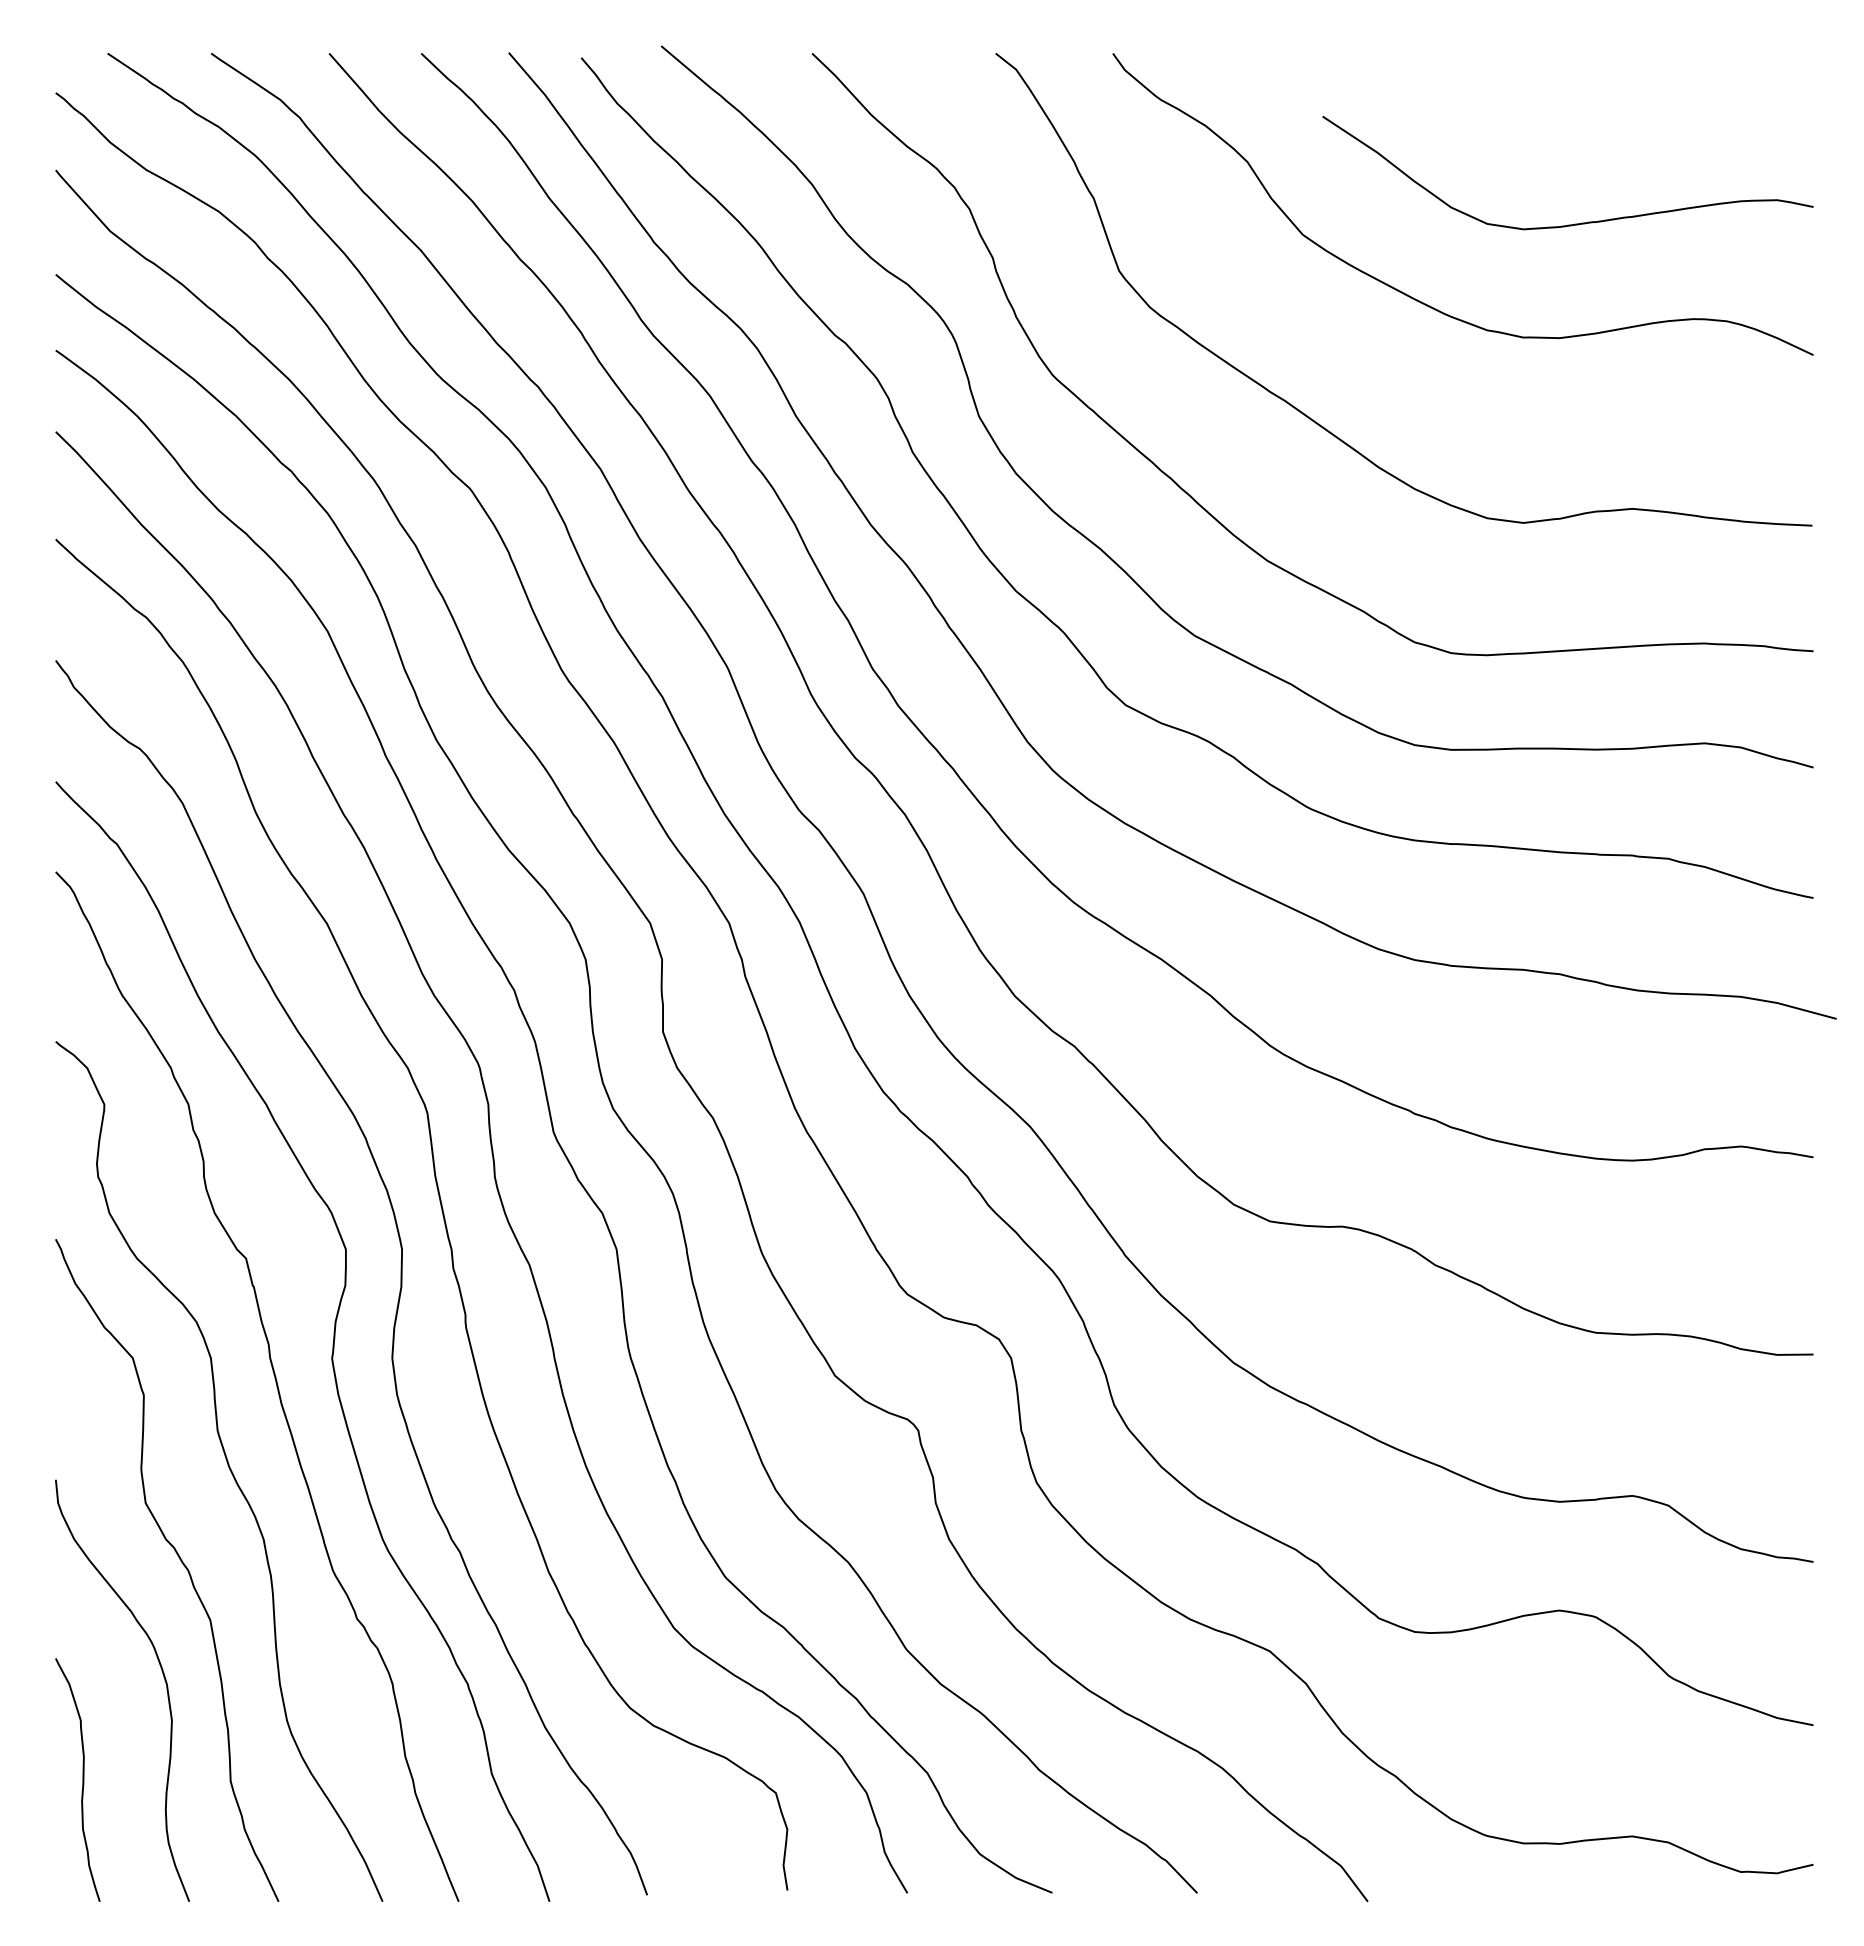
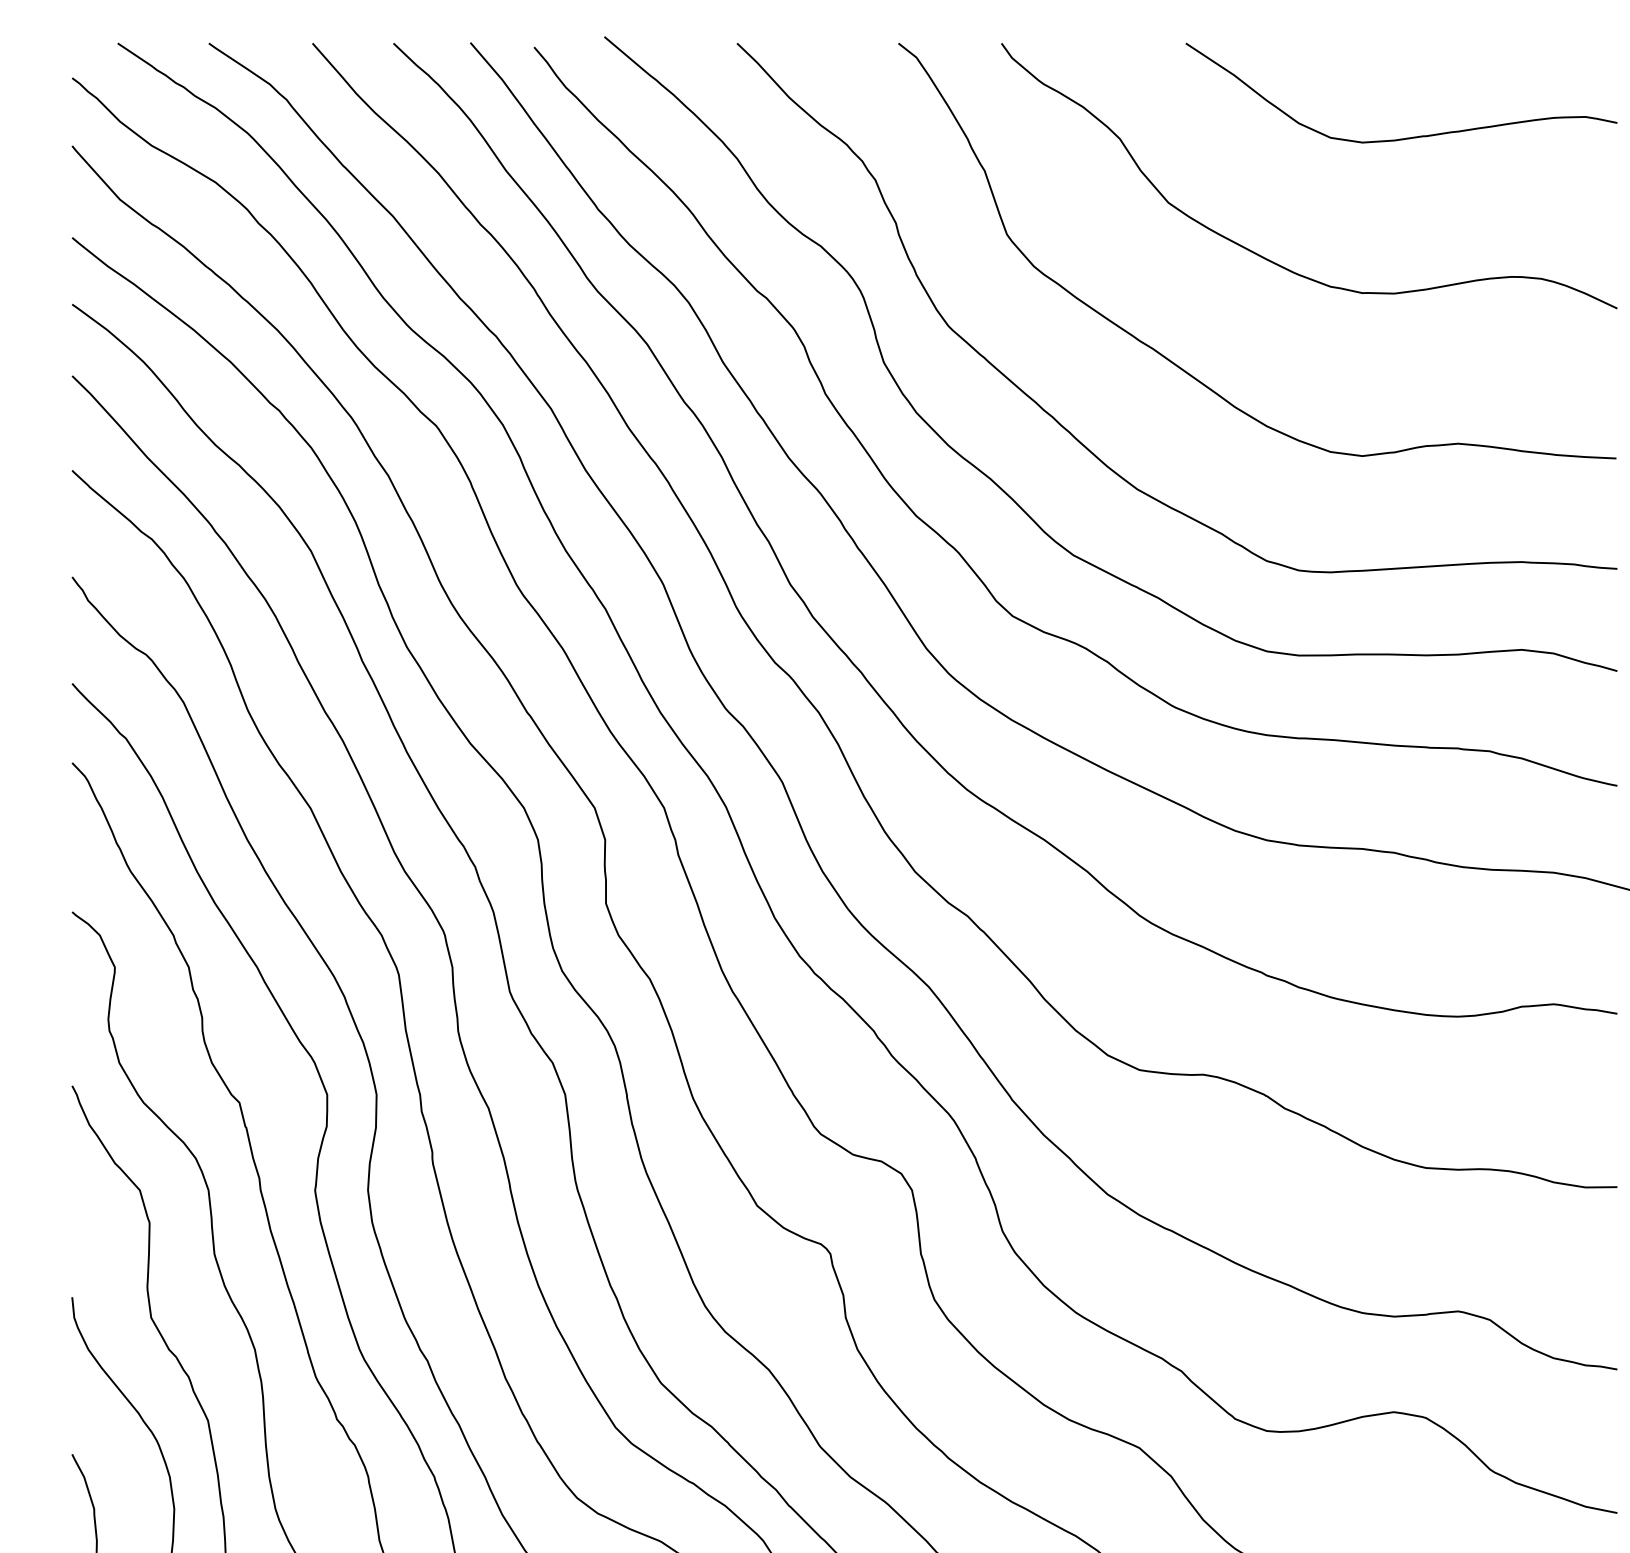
curve: (1574, 223) -> (1407, 137), moved

